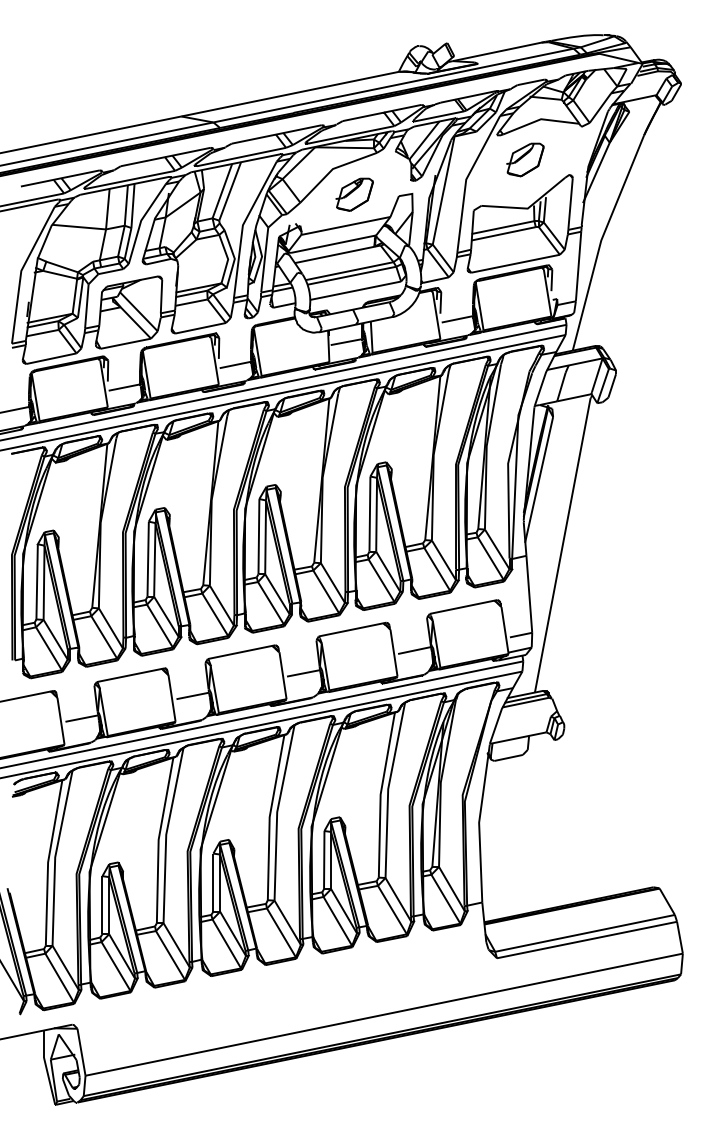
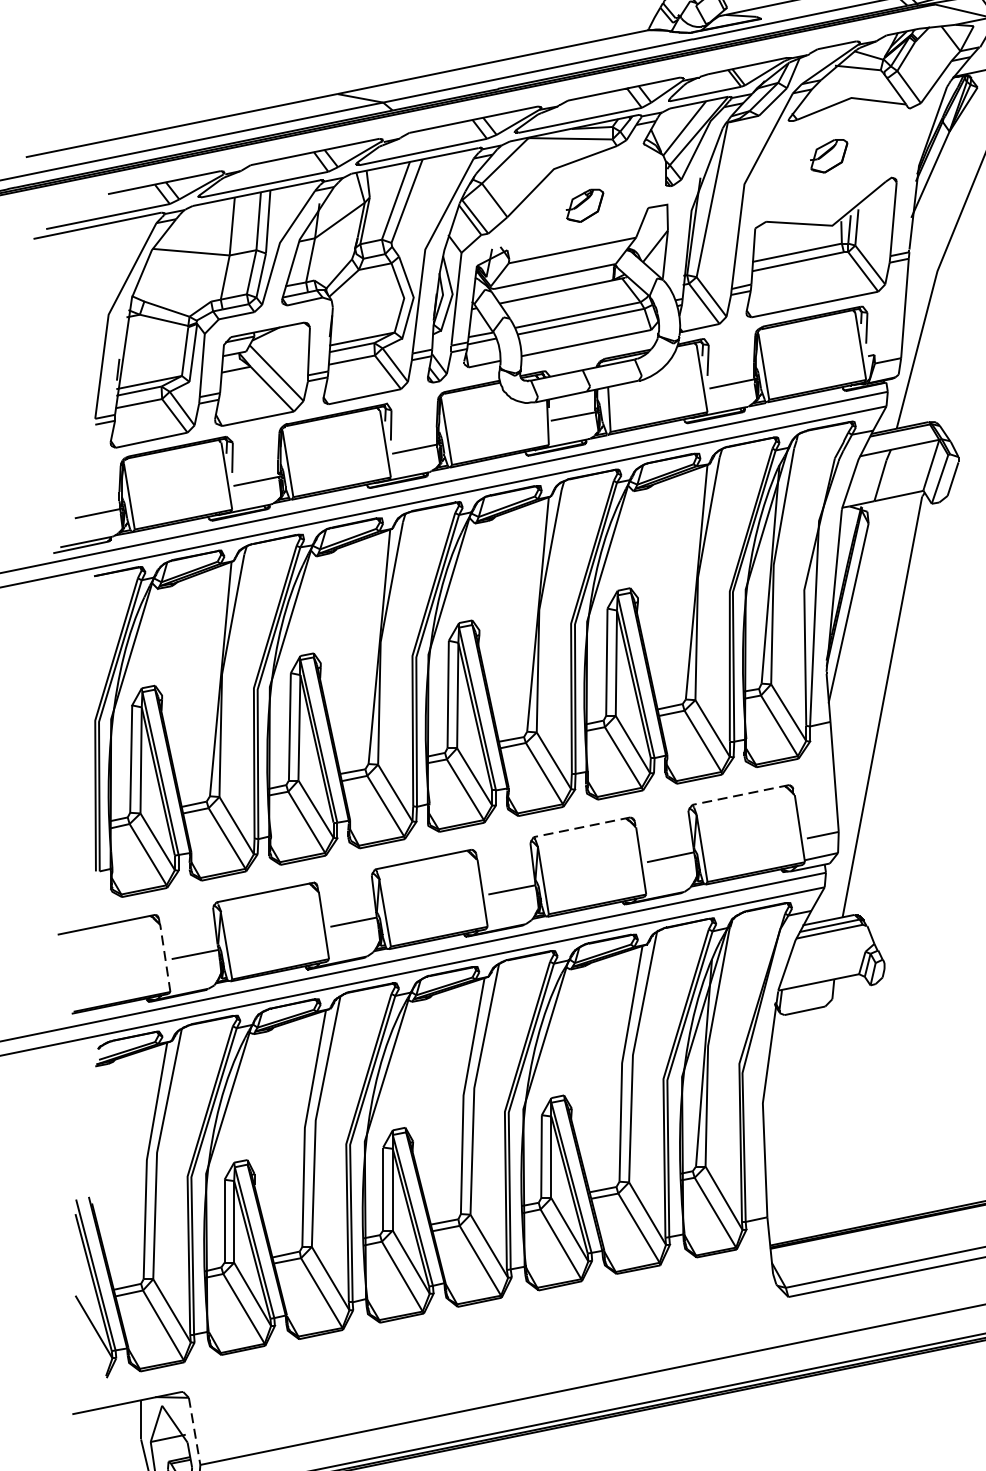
part: (525, 159) -> (829, 155), size x0.7
part: (354, 194) -> (584, 205), size x0.7
line: (463, 606) -> (740, 794), solid -> dashed
line: (352, 629) -> (581, 827), solid -> dashed
line: (61, 721) -> (166, 958), solid -> dashed
line: (81, 1052) -> (194, 1431), solid -> dashed

